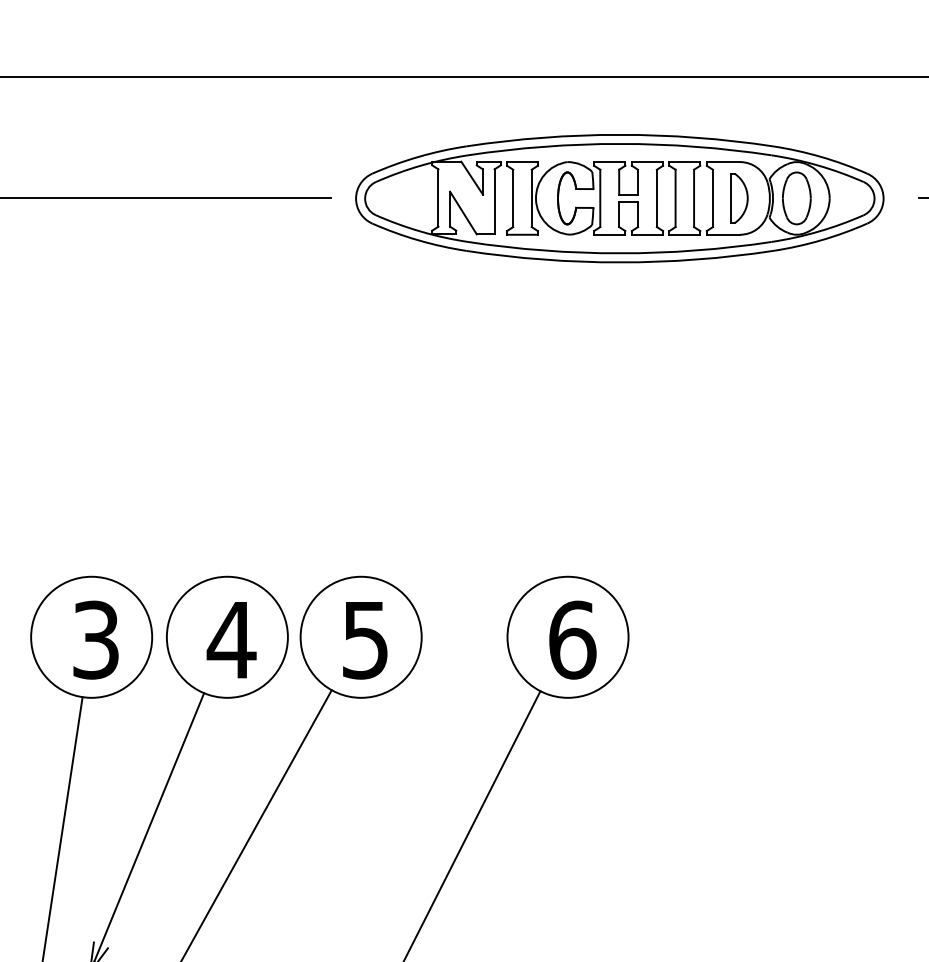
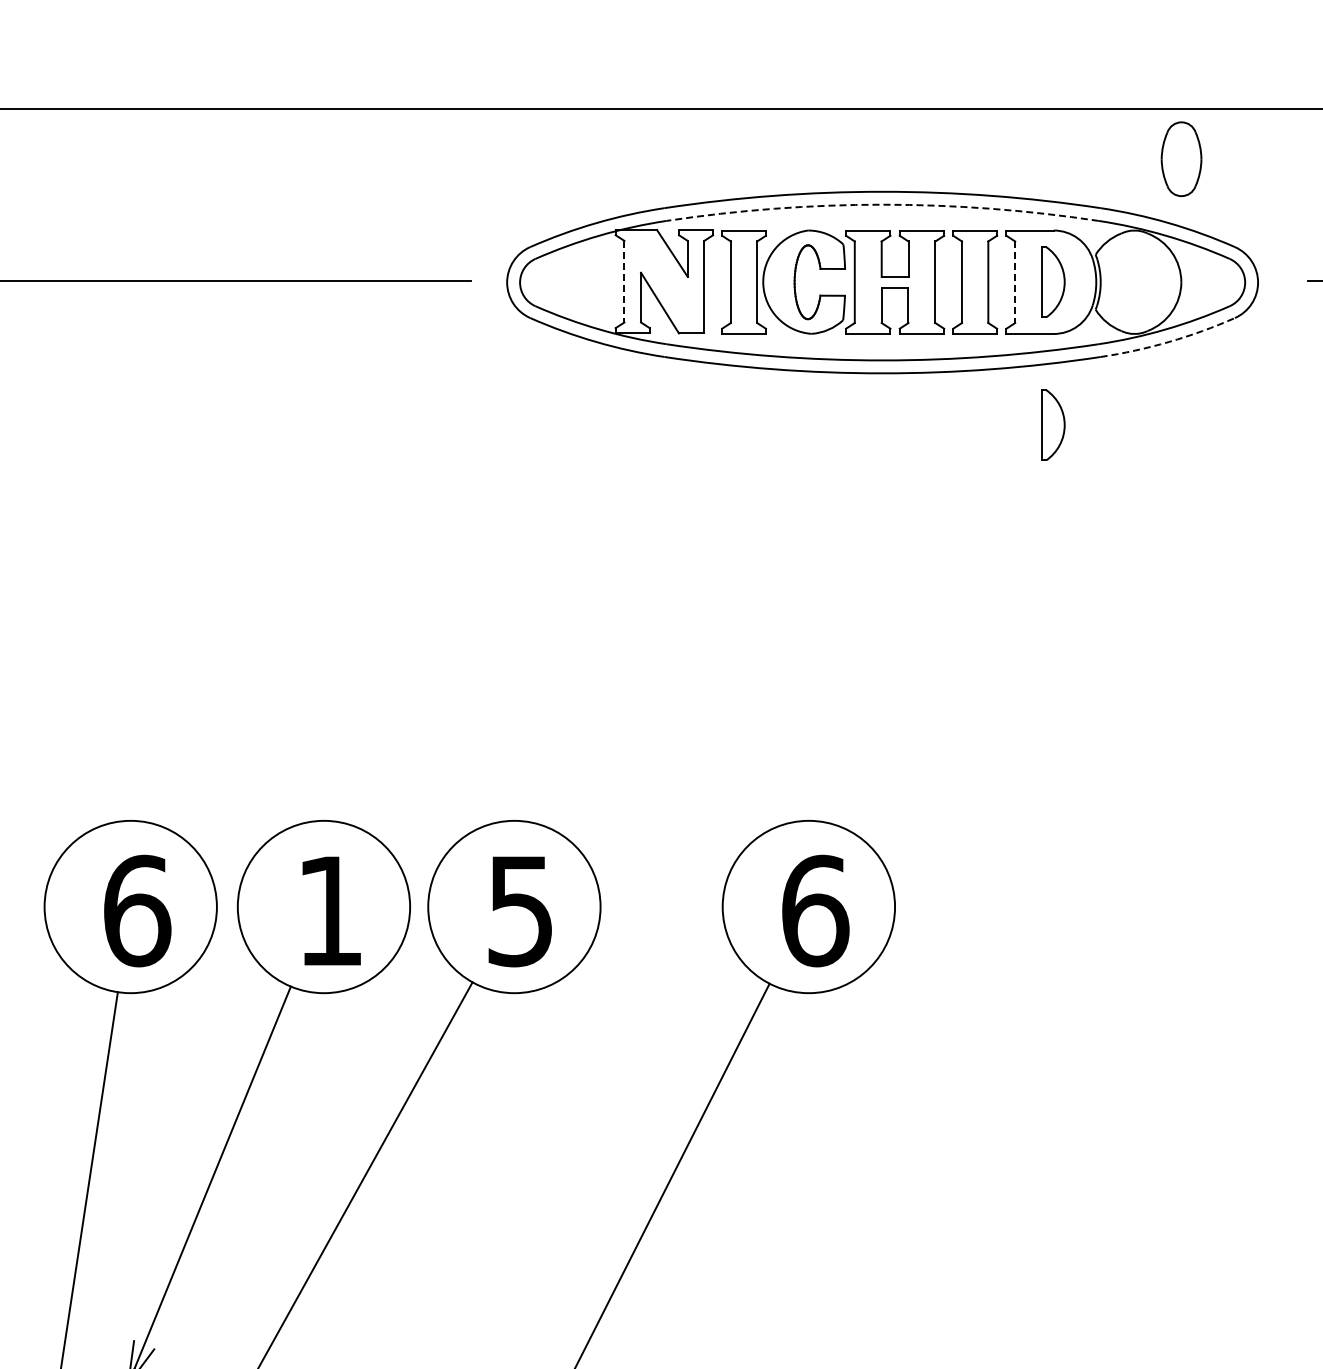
arc: (619, 143) -> (882, 204), solid -> dashed
line: (438, 197) -> (624, 281), solid -> dashed
part: (796, 197) -> (1181, 158), moved
line: (713, 198) -> (1015, 282), solid -> dashed
arc: (821, 240) -> (1169, 341), solid -> dashed
part: (739, 298) -> (1053, 424), added
text: (96, 639) -> (137, 910), 3 -> 6
text: (231, 639) -> (329, 910), 4 -> 1

